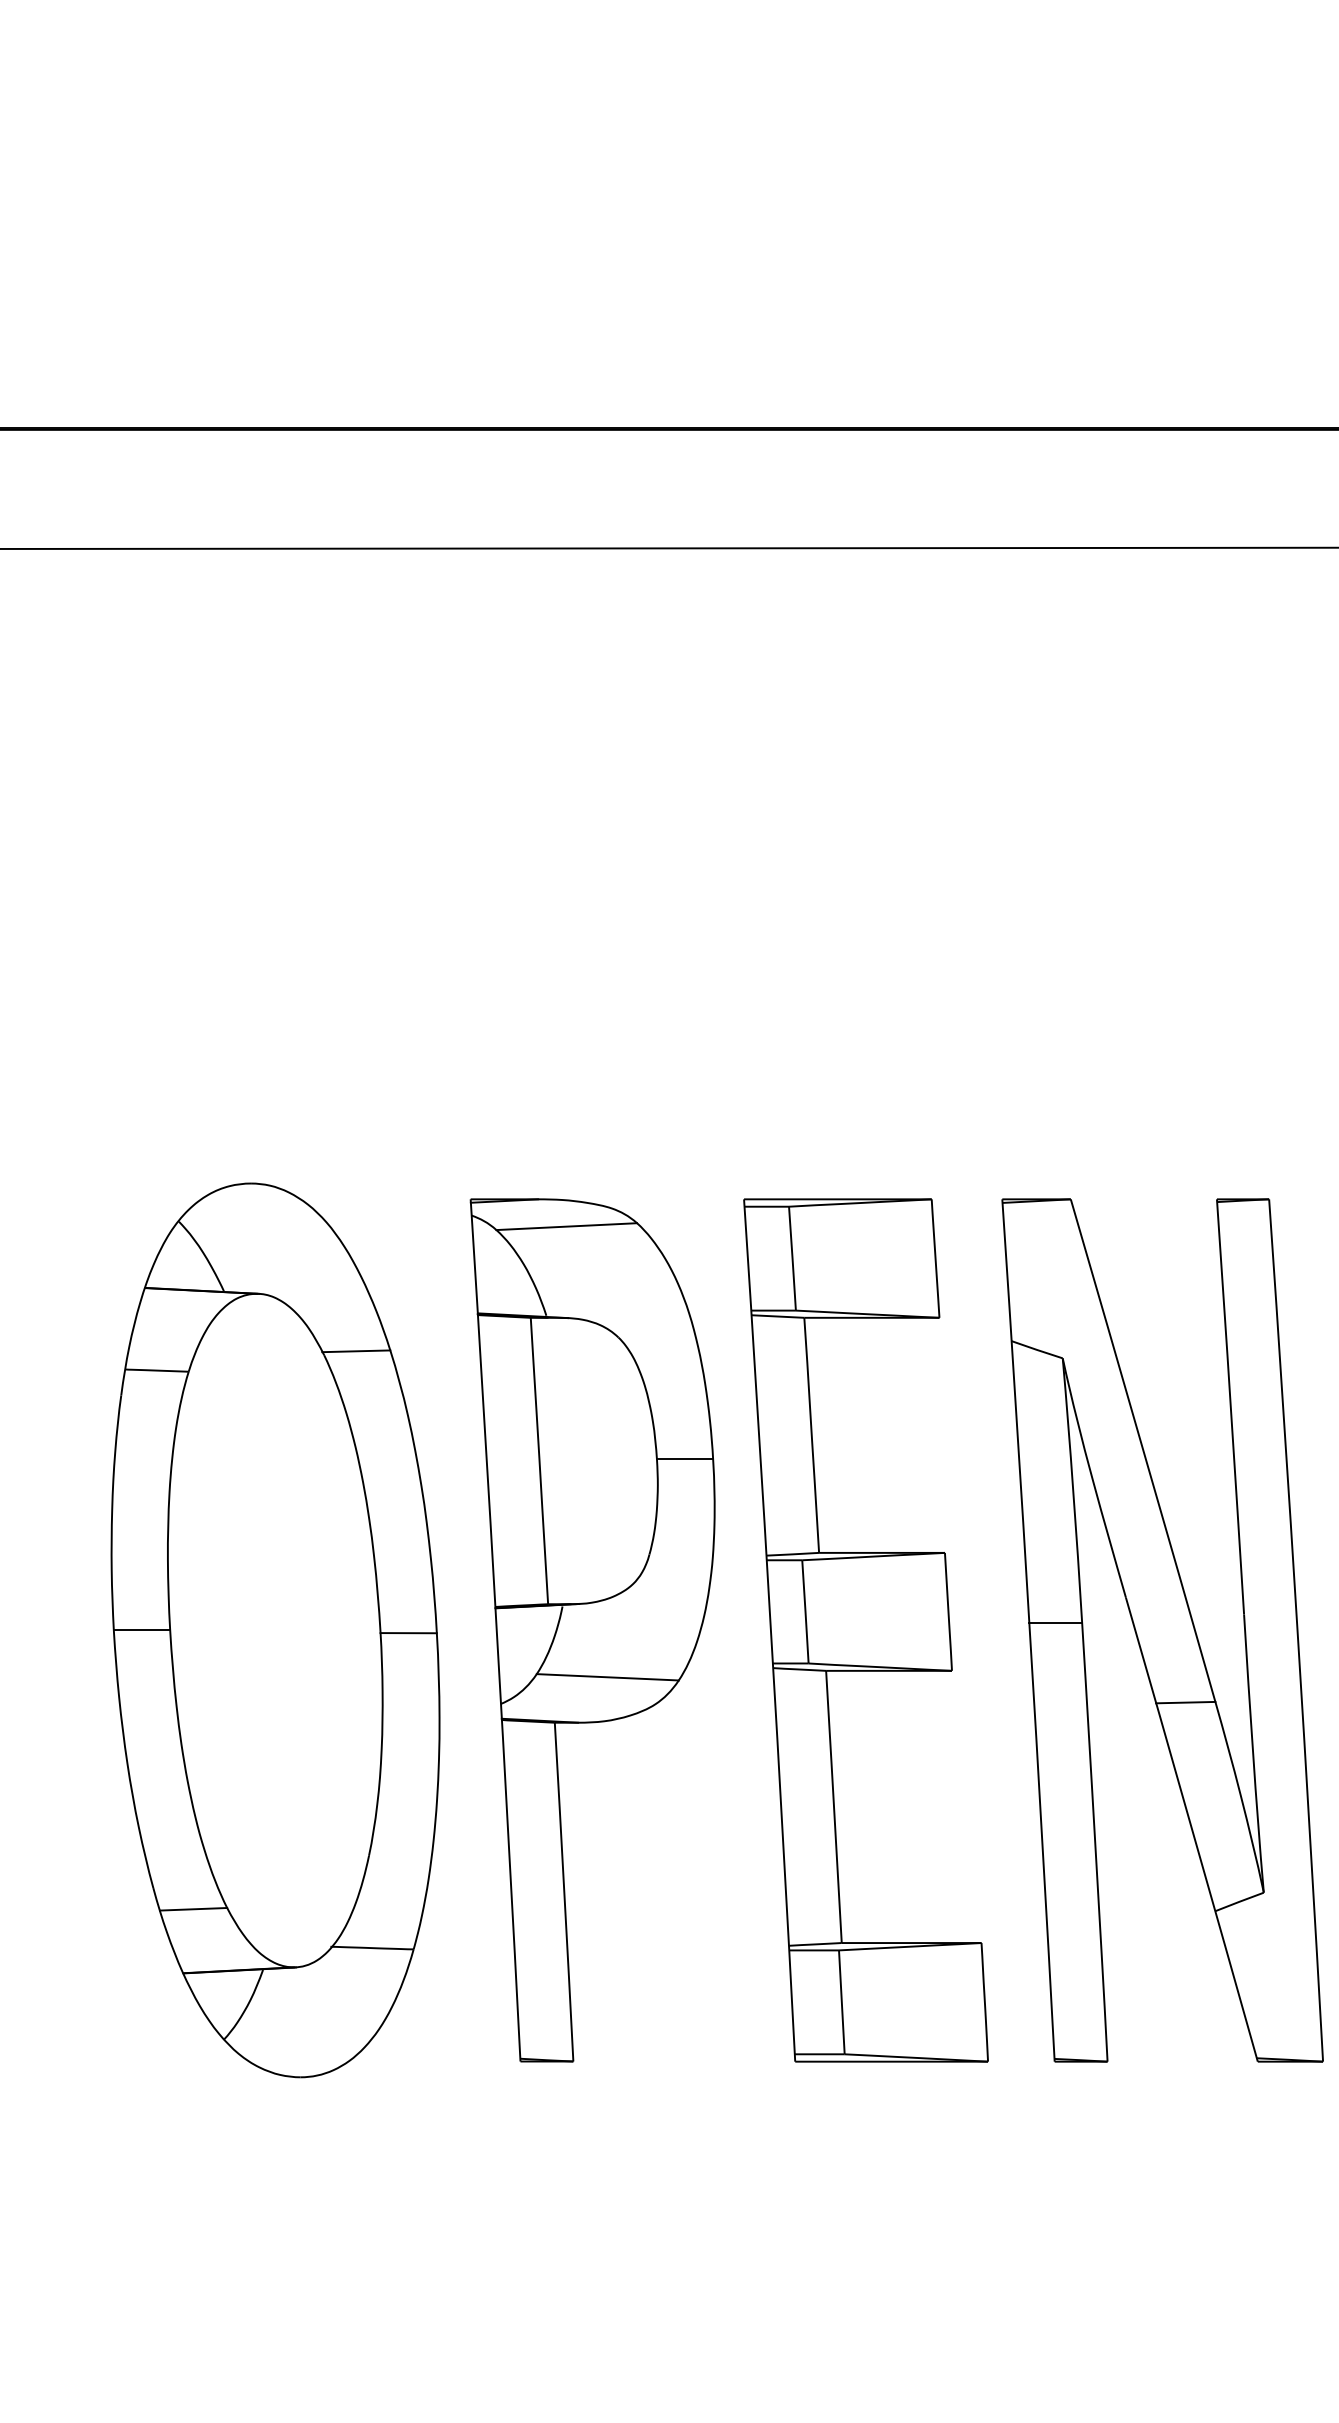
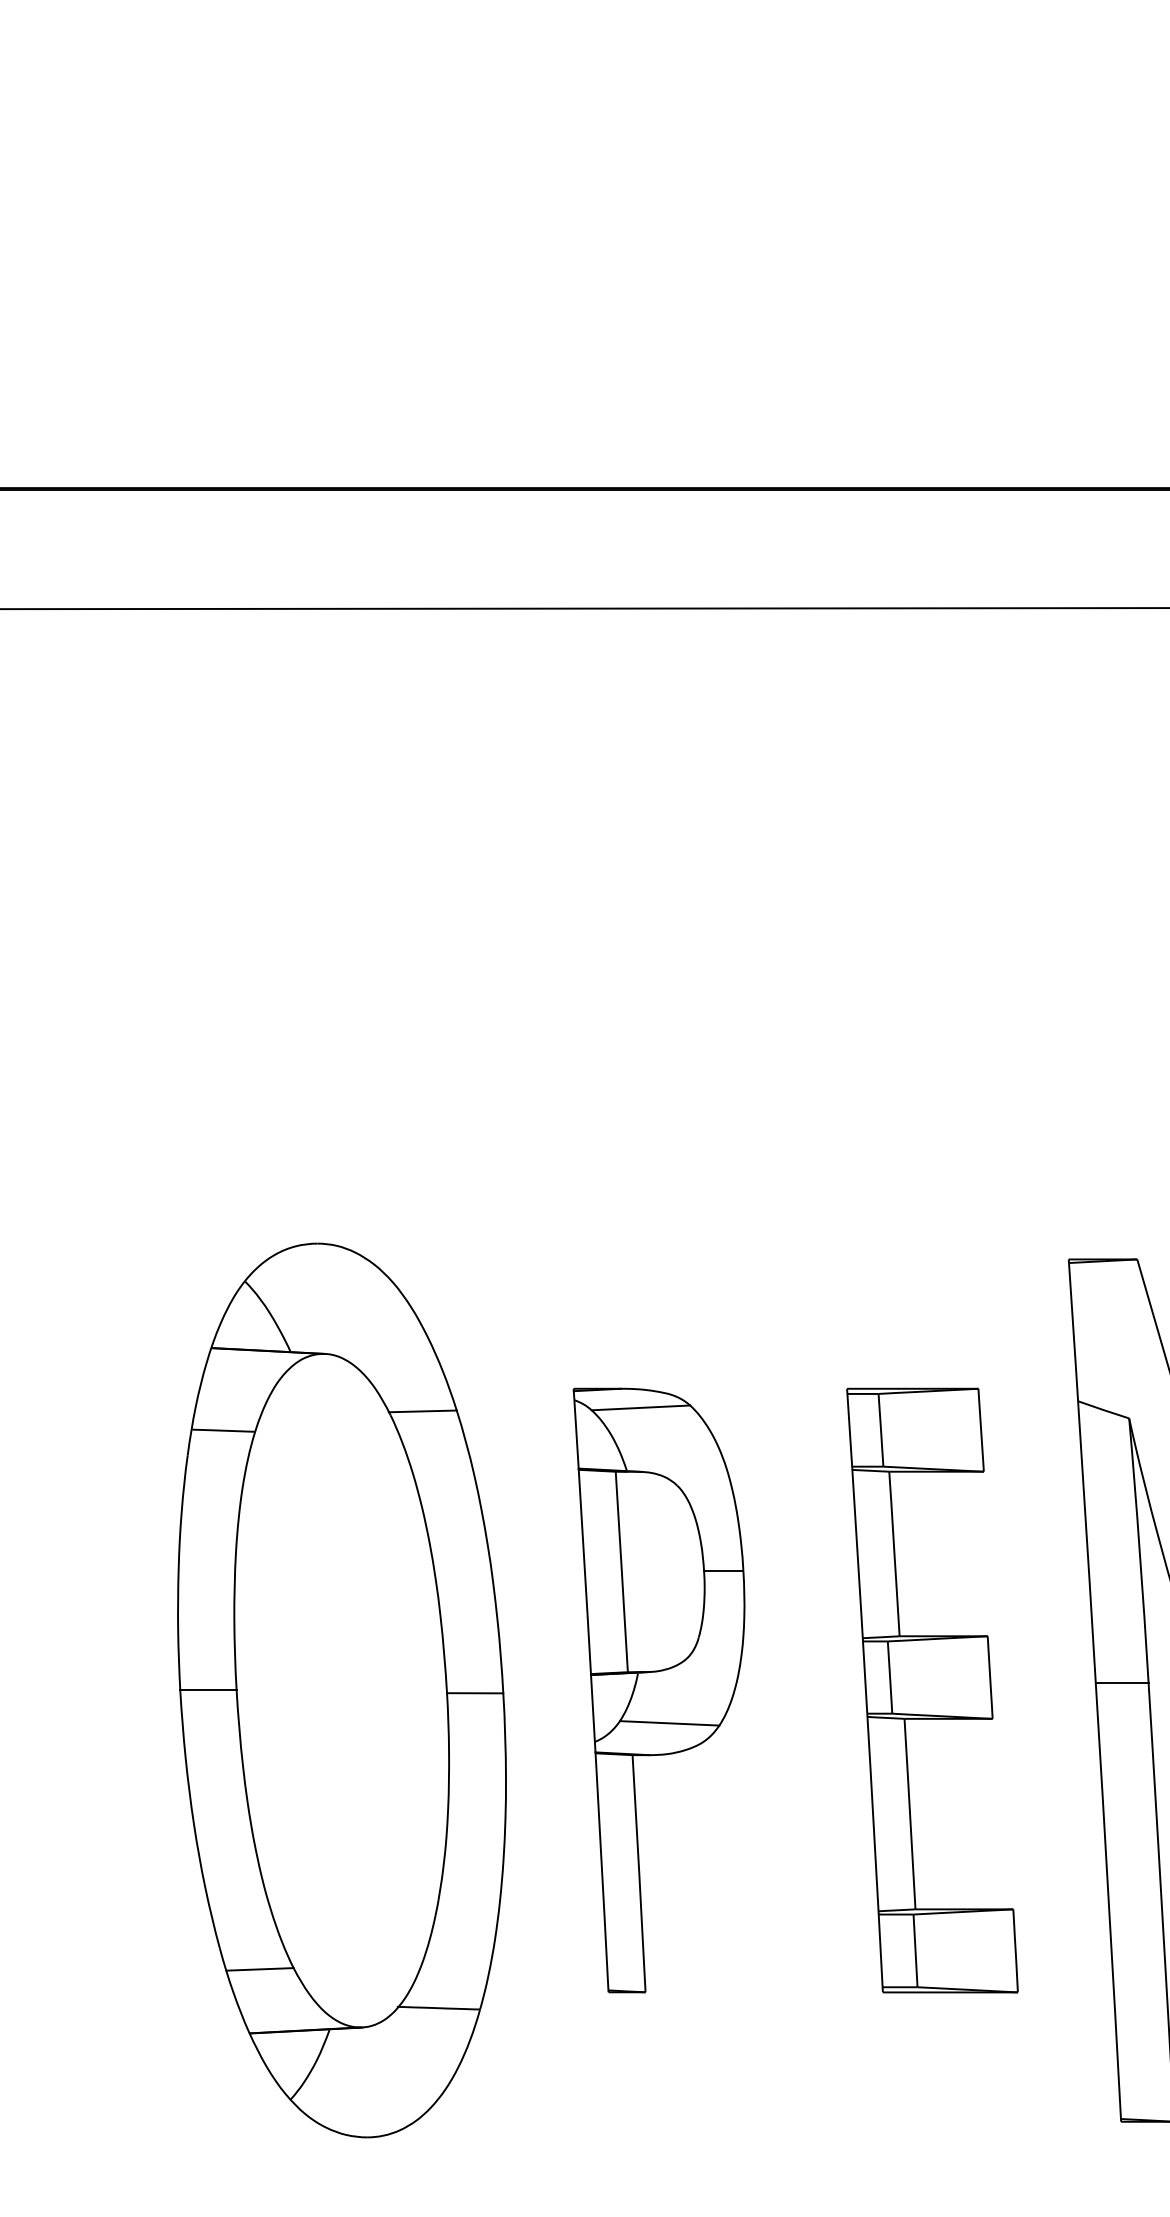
part: (592, 1630) -> (658, 1690), size x0.7
part: (865, 1630) -> (931, 1690), size x0.7

